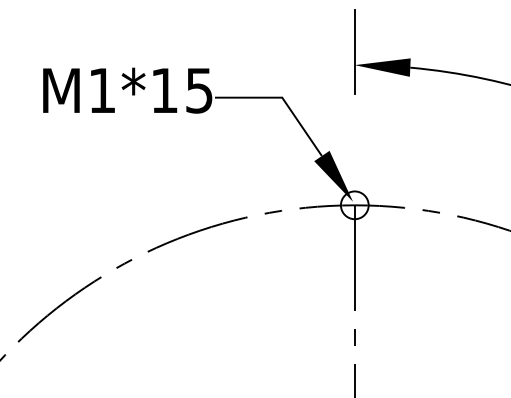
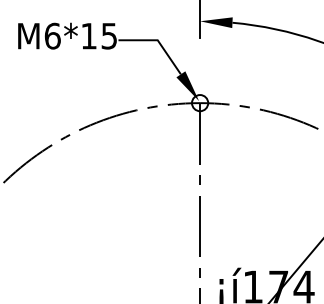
text: (101, 89) -> (52, 35), M1*15 -> M6*15

